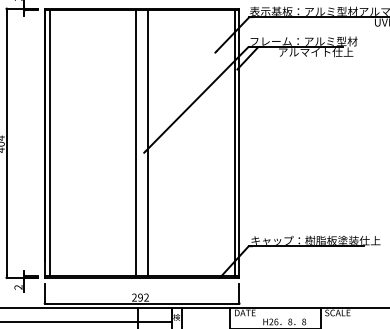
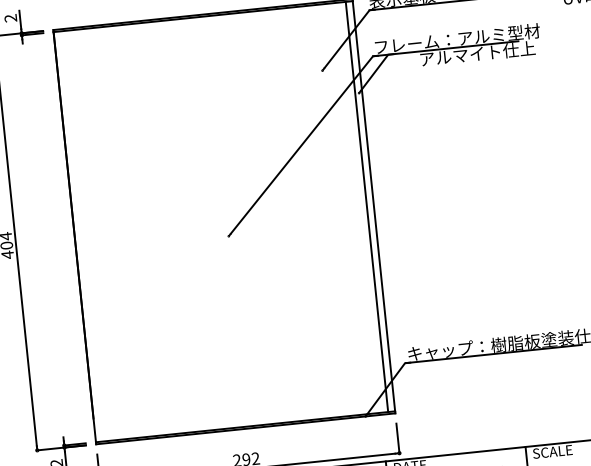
line: (49, 143) -> (81, 236), removed
line: (136, 143) -> (215, 222), removed
line: (147, 143) -> (232, 221), removed

